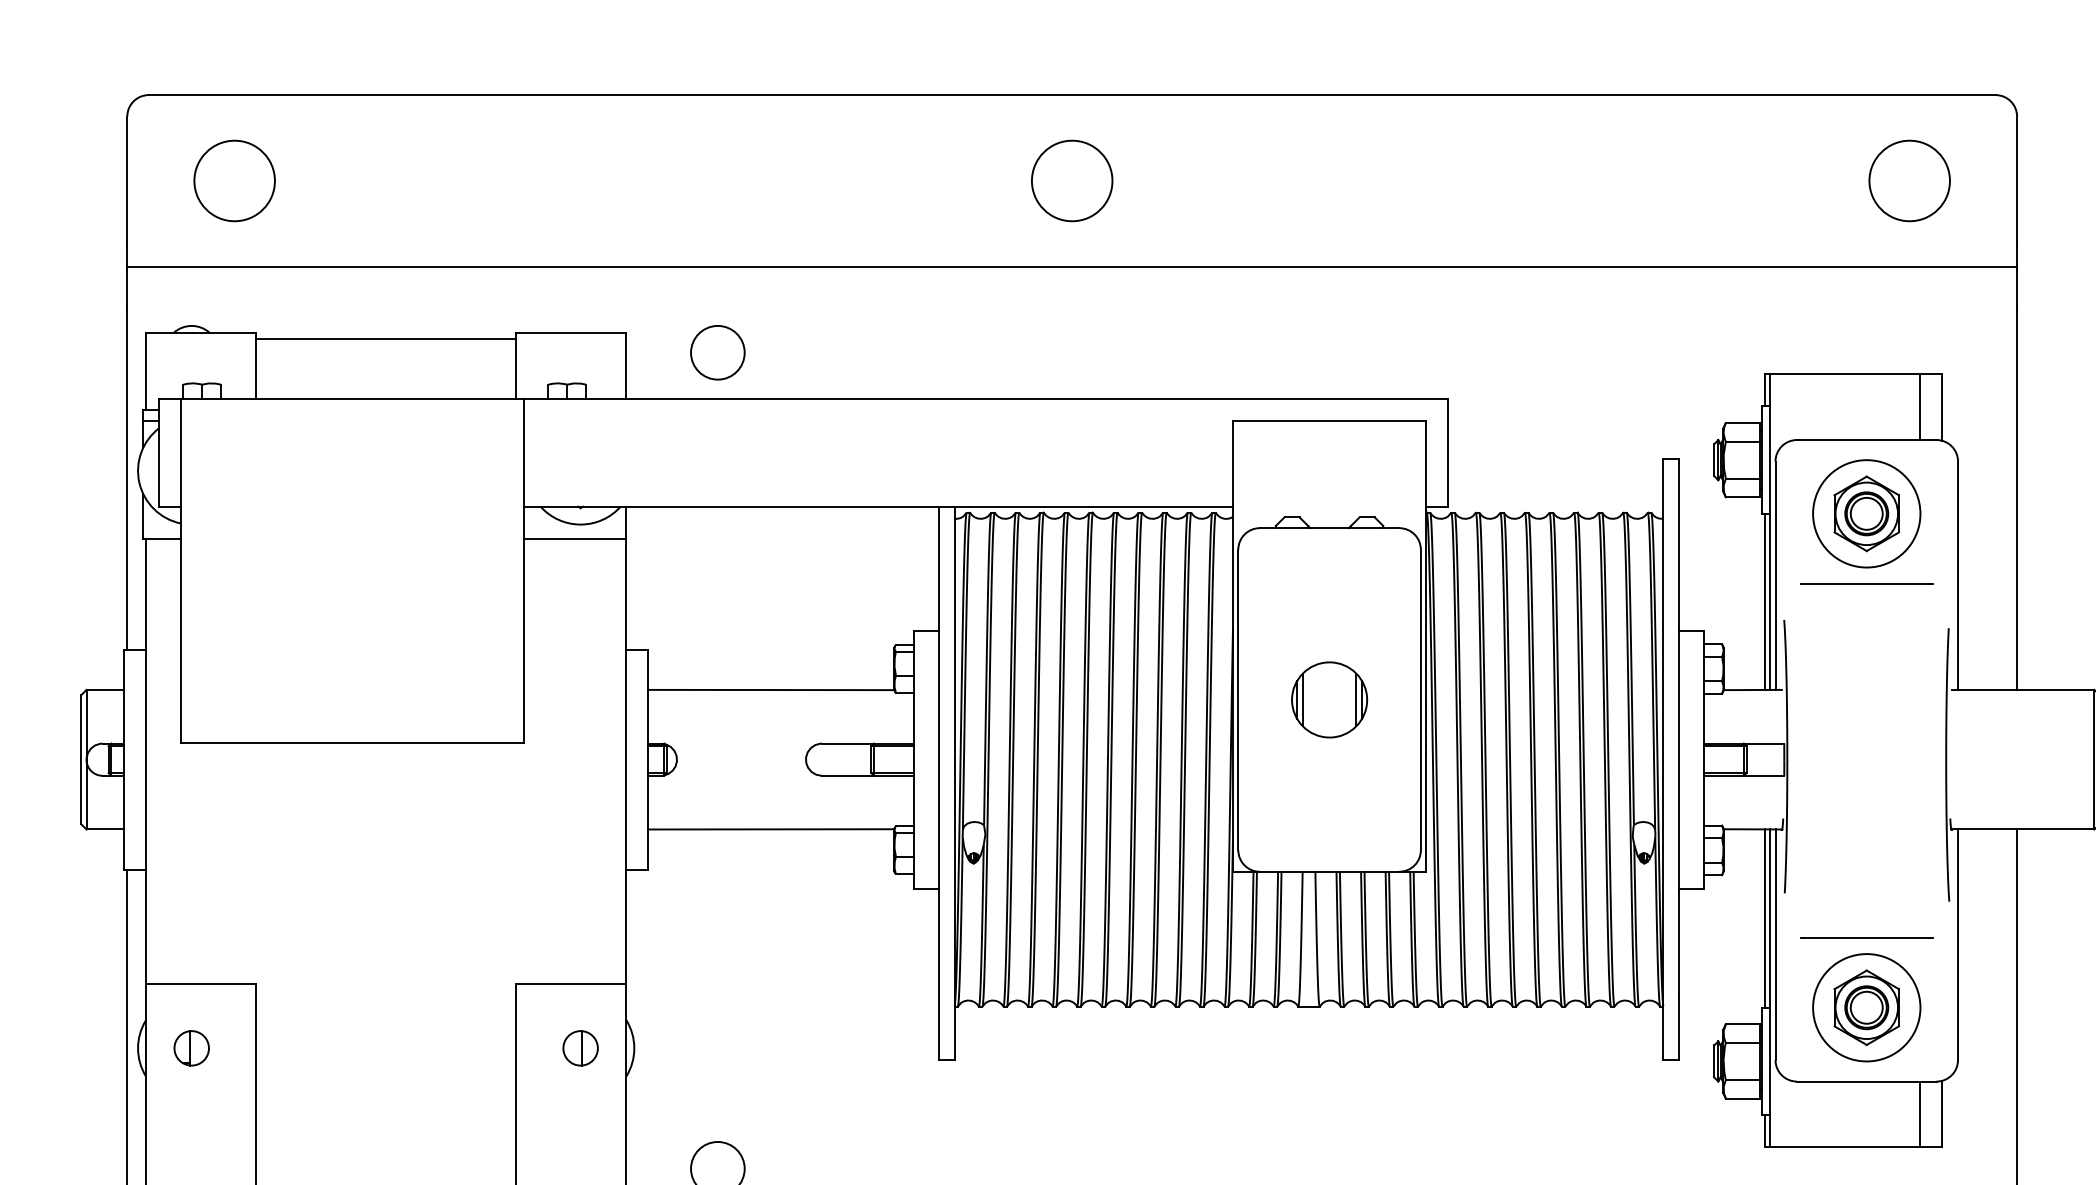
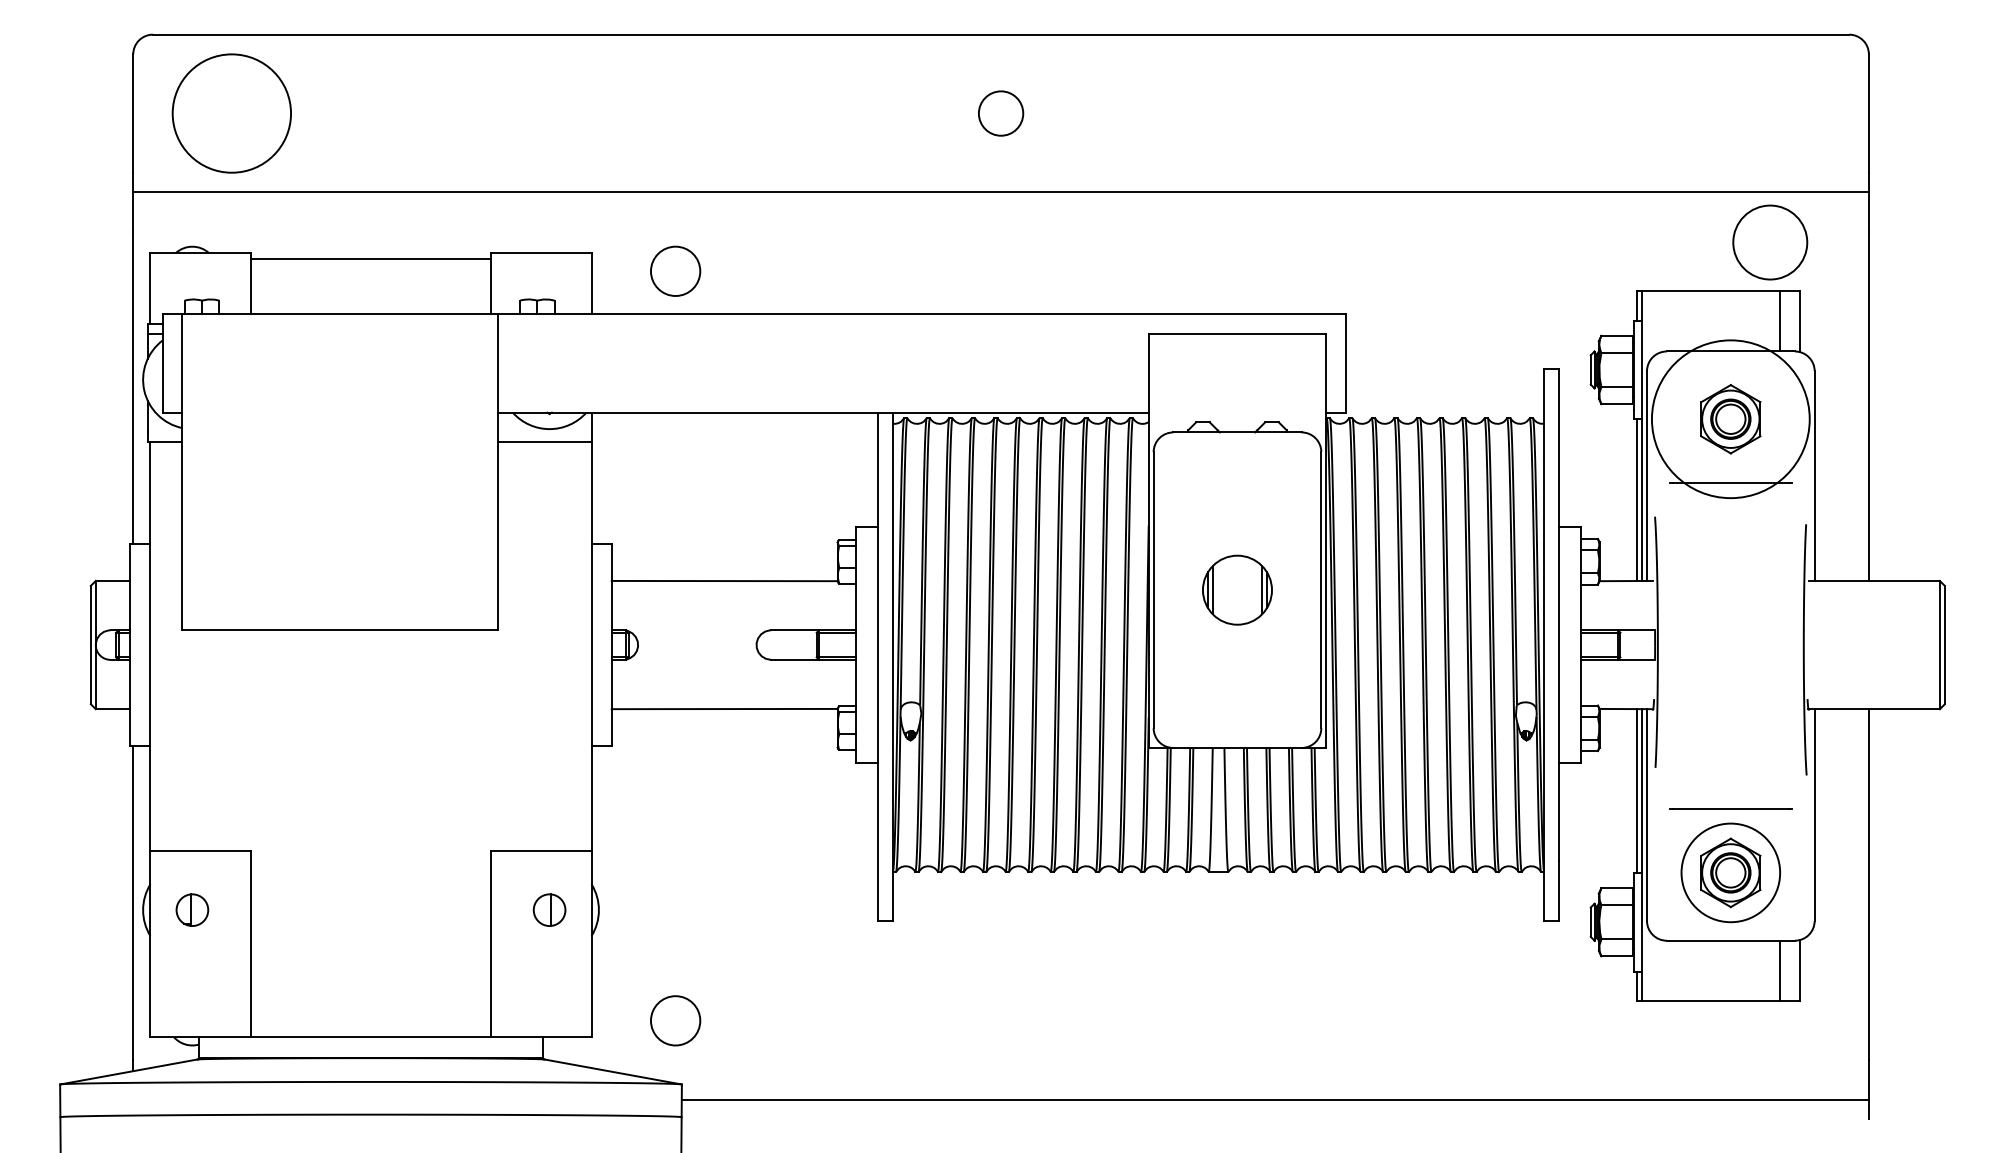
circle: (234, 180) -> (231, 113), size x1.6
circle: (1072, 180) -> (1001, 113), size x0.6
circle: (1909, 180) -> (1770, 242), moved
circle: (1866, 513) -> (1730, 418), size x1.6

